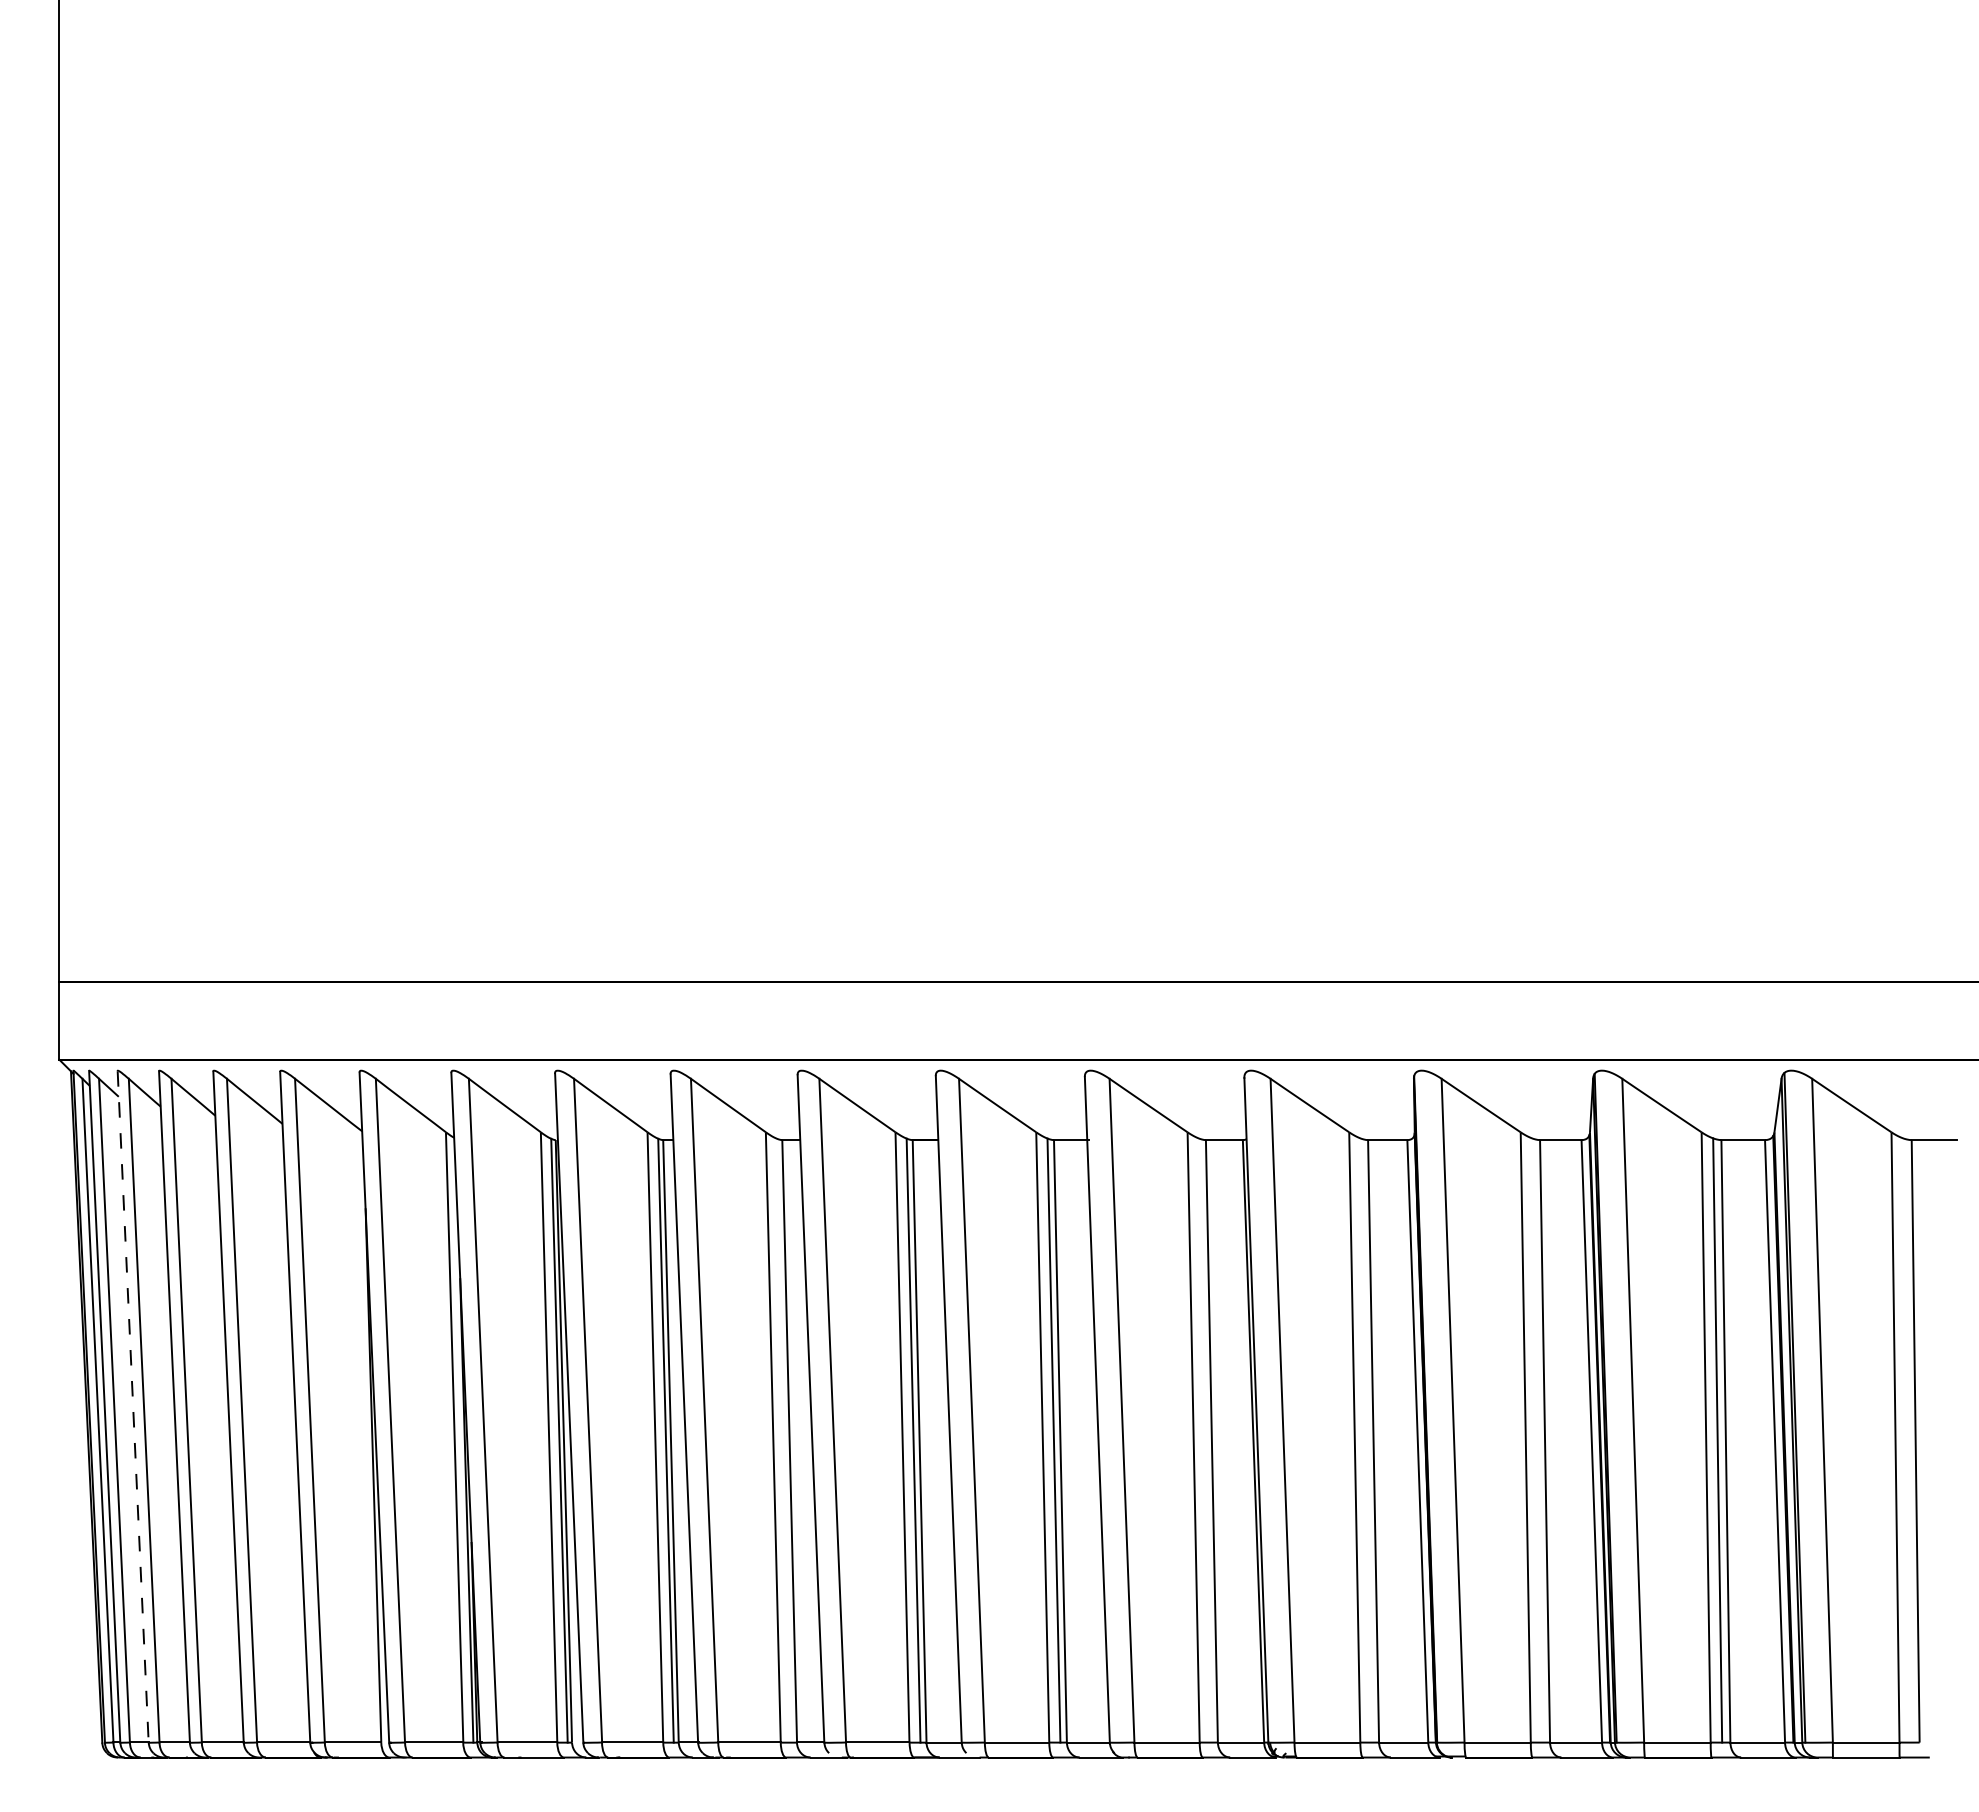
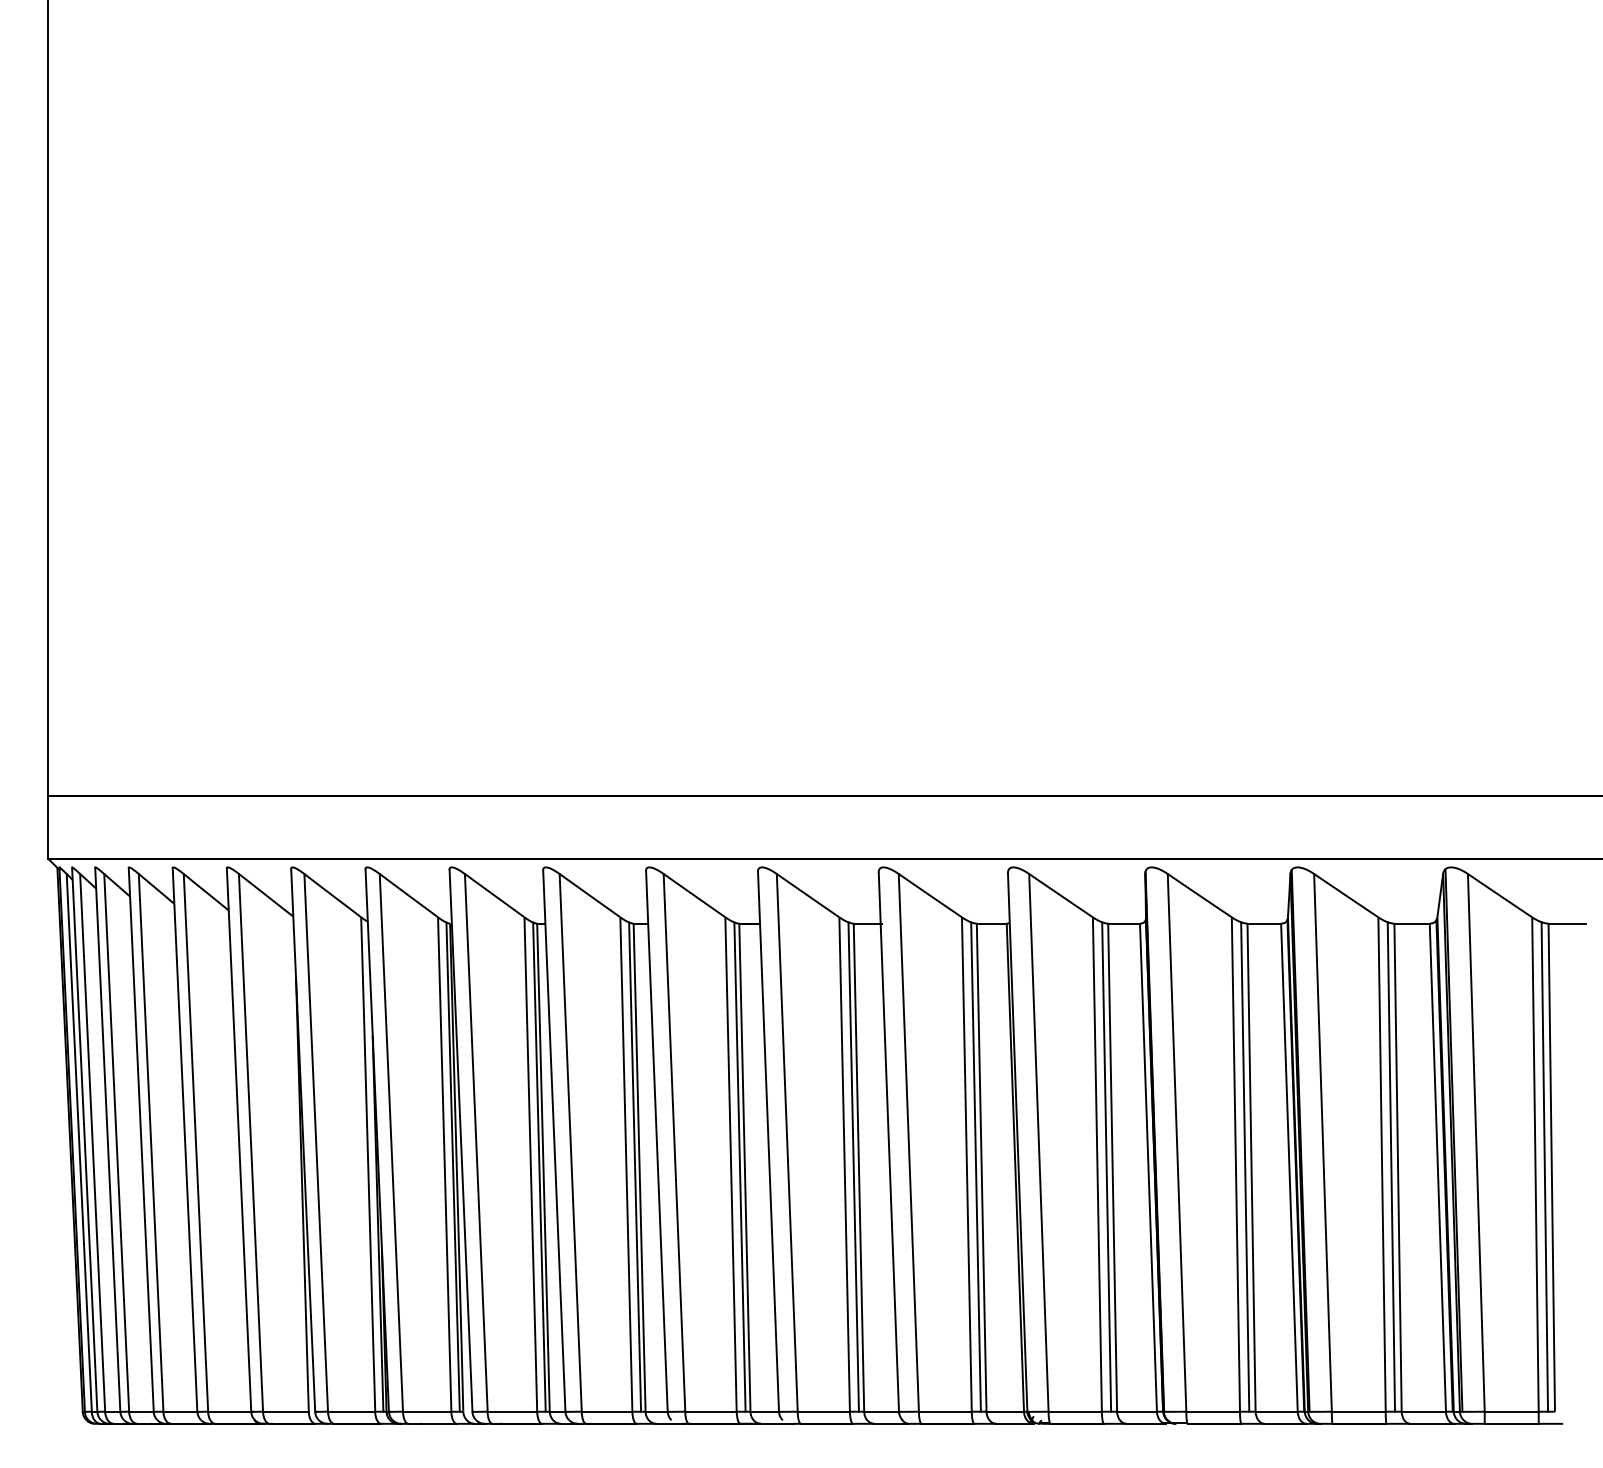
line: (133, 1407) -> (108, 1140), dashed -> solid
line: (783, 1440) -> (634, 1166), added
line: (1204, 1440) -> (975, 1166), added
line: (1365, 1440) -> (1106, 1166), added
line: (1537, 1440) -> (1245, 1166), added
line: (1907, 1440) -> (1545, 1166), added

